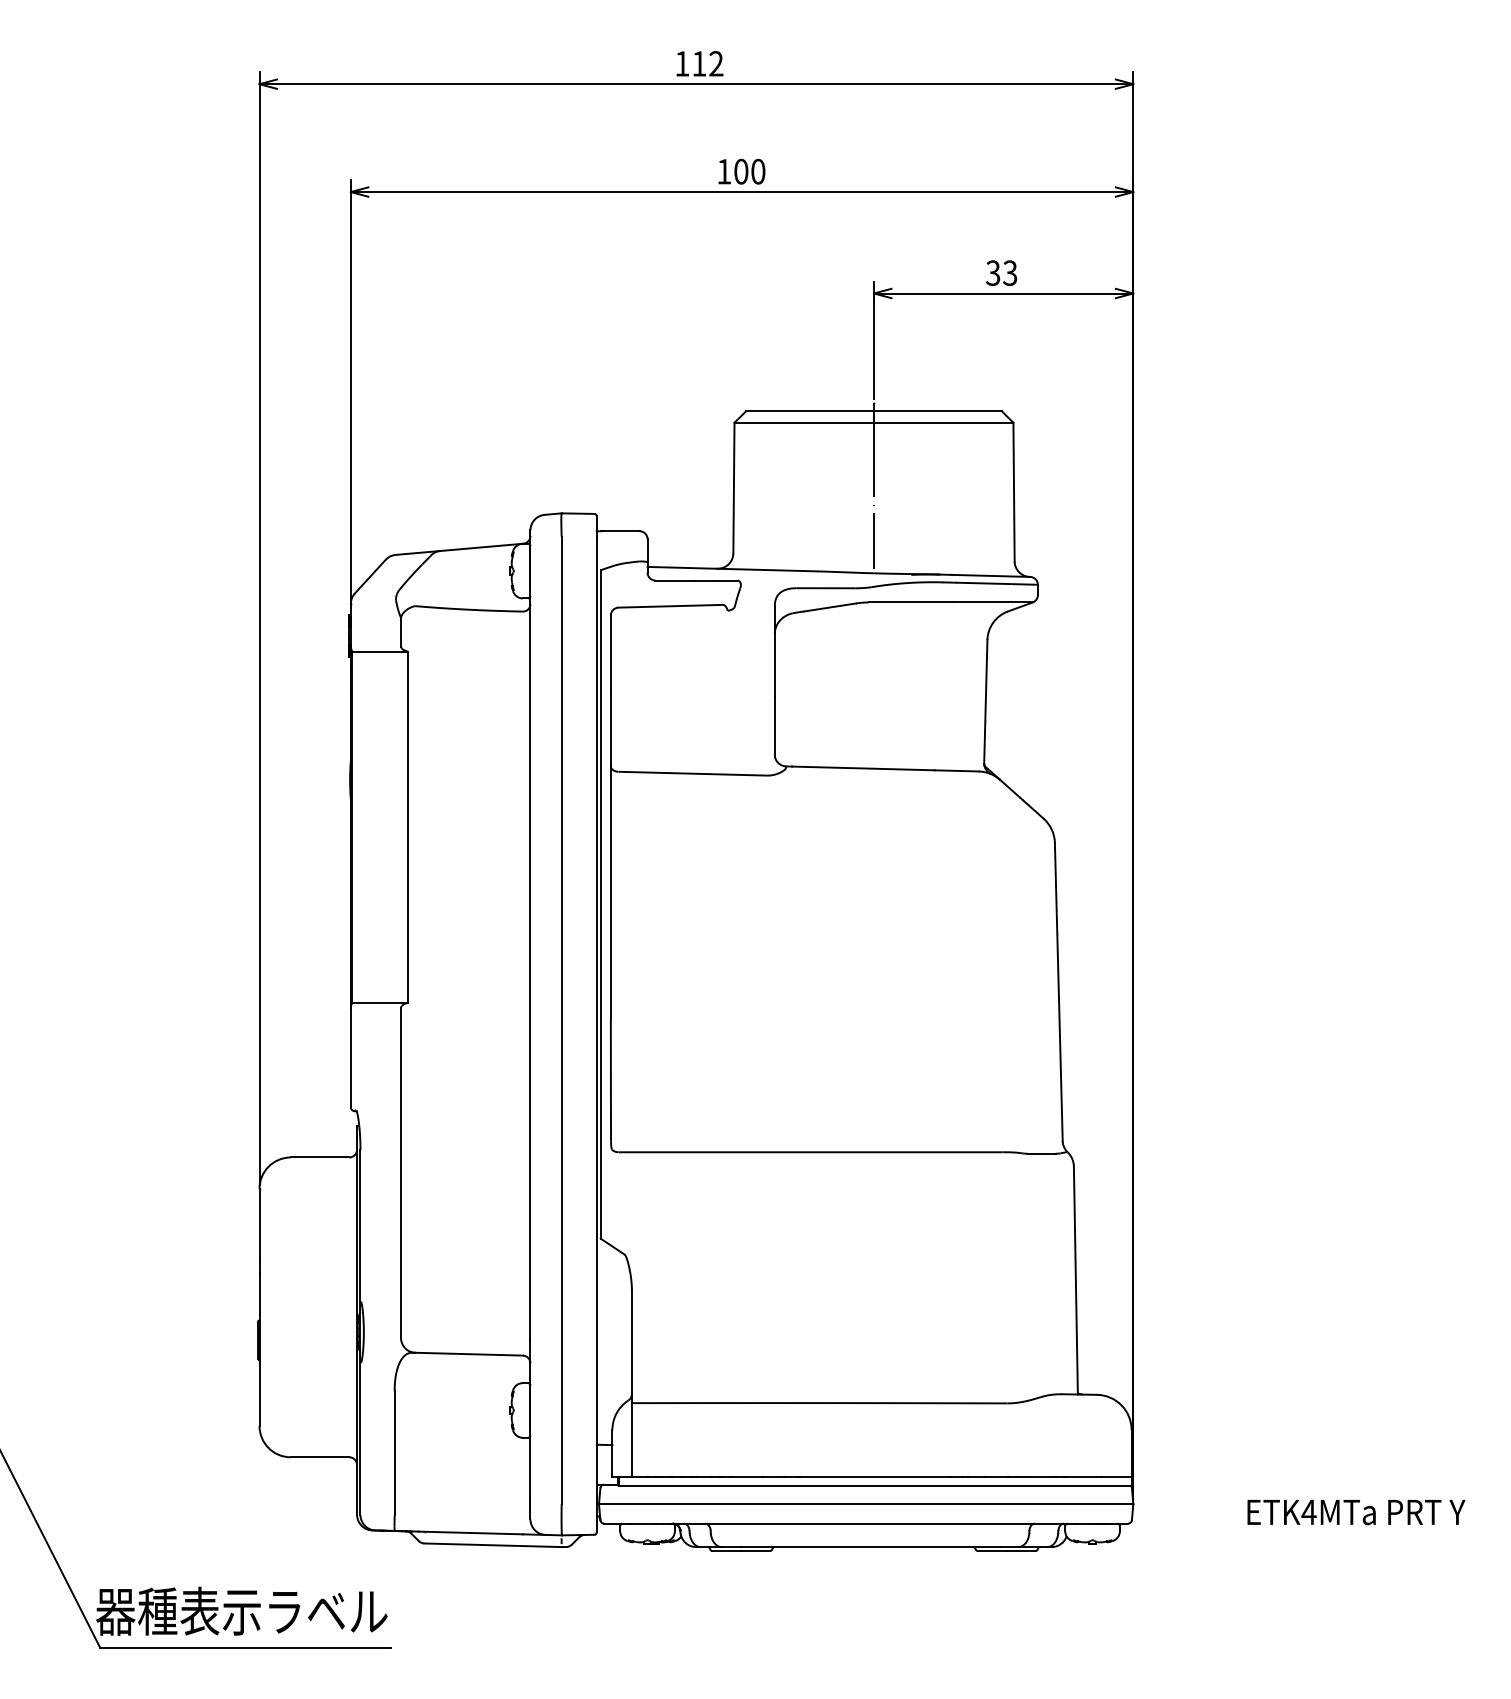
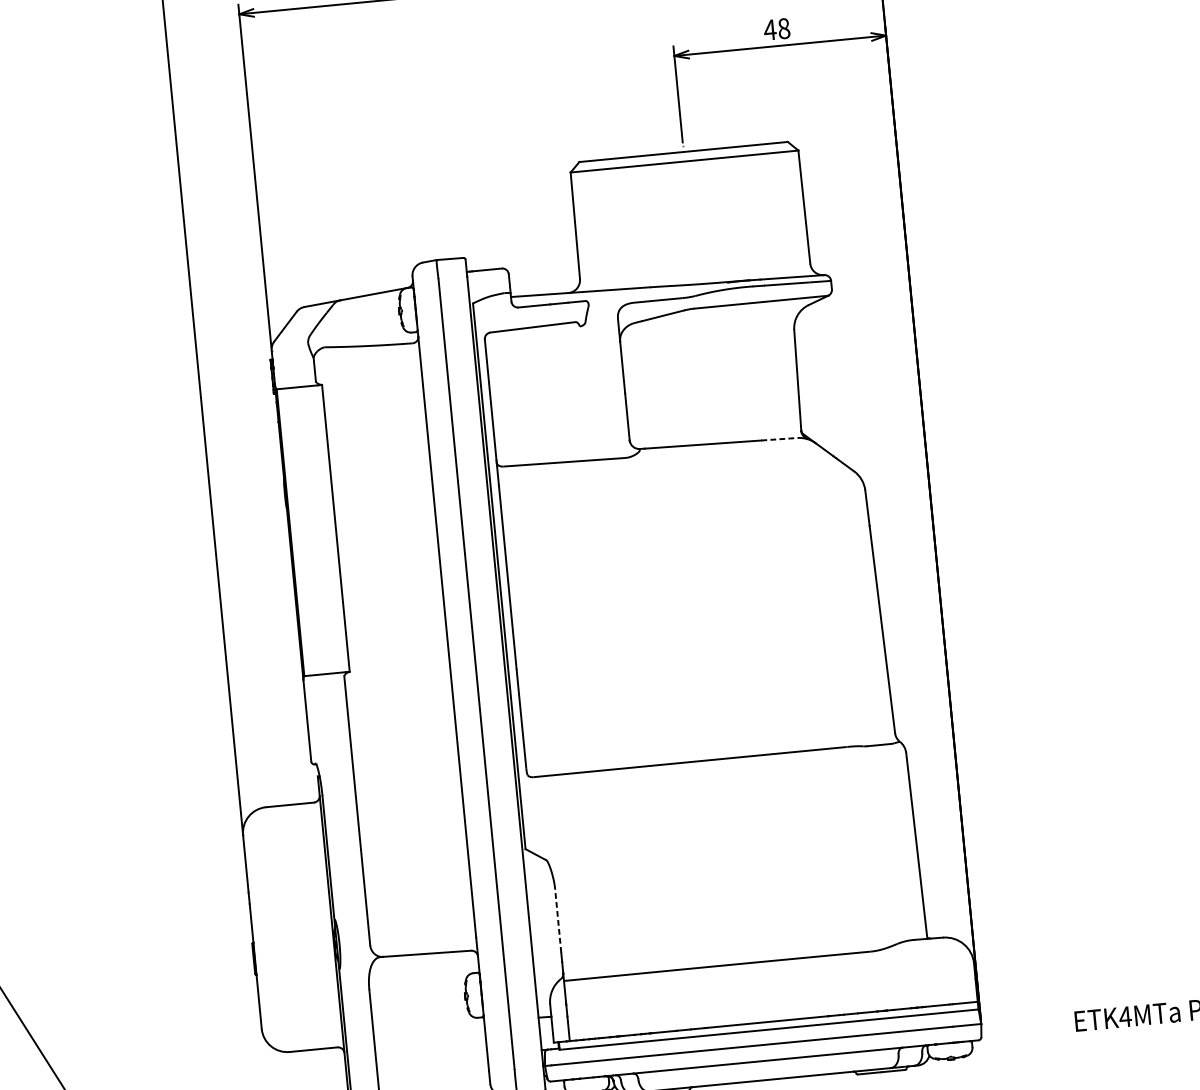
text: (1001, 273) -> (776, 29), 33 -> 48
line: (873, 486) -> (689, 213), removed
line: (957, 770) -> (780, 438), solid -> dashed
line: (631, 1329) -> (557, 920), solid -> dashed

